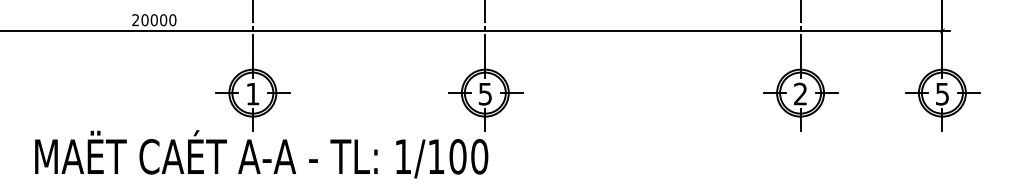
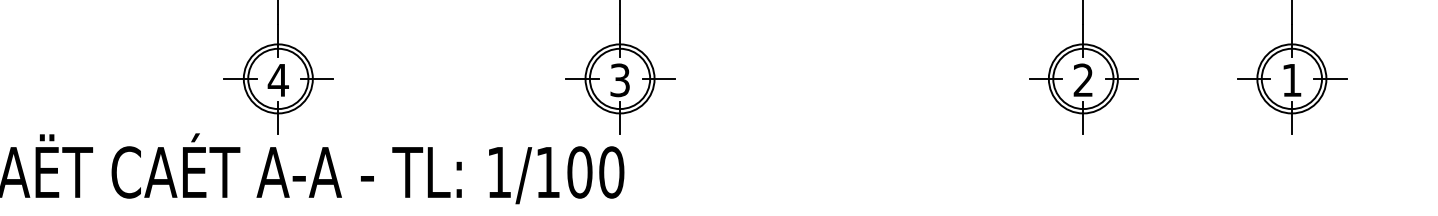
text: (485, 93) -> (620, 79), 5 -> 3
text: (252, 94) -> (277, 80), 1 -> 4
text: (942, 94) -> (1292, 80), 5 -> 1

